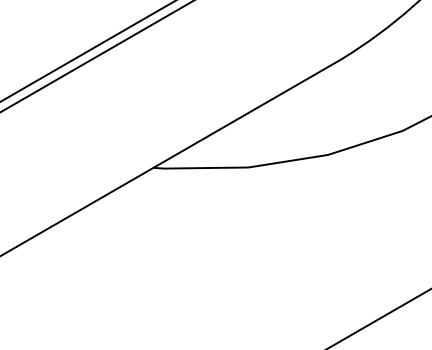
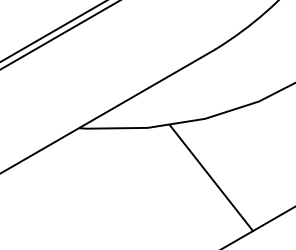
line: (336, 237) -> (211, 178), added

